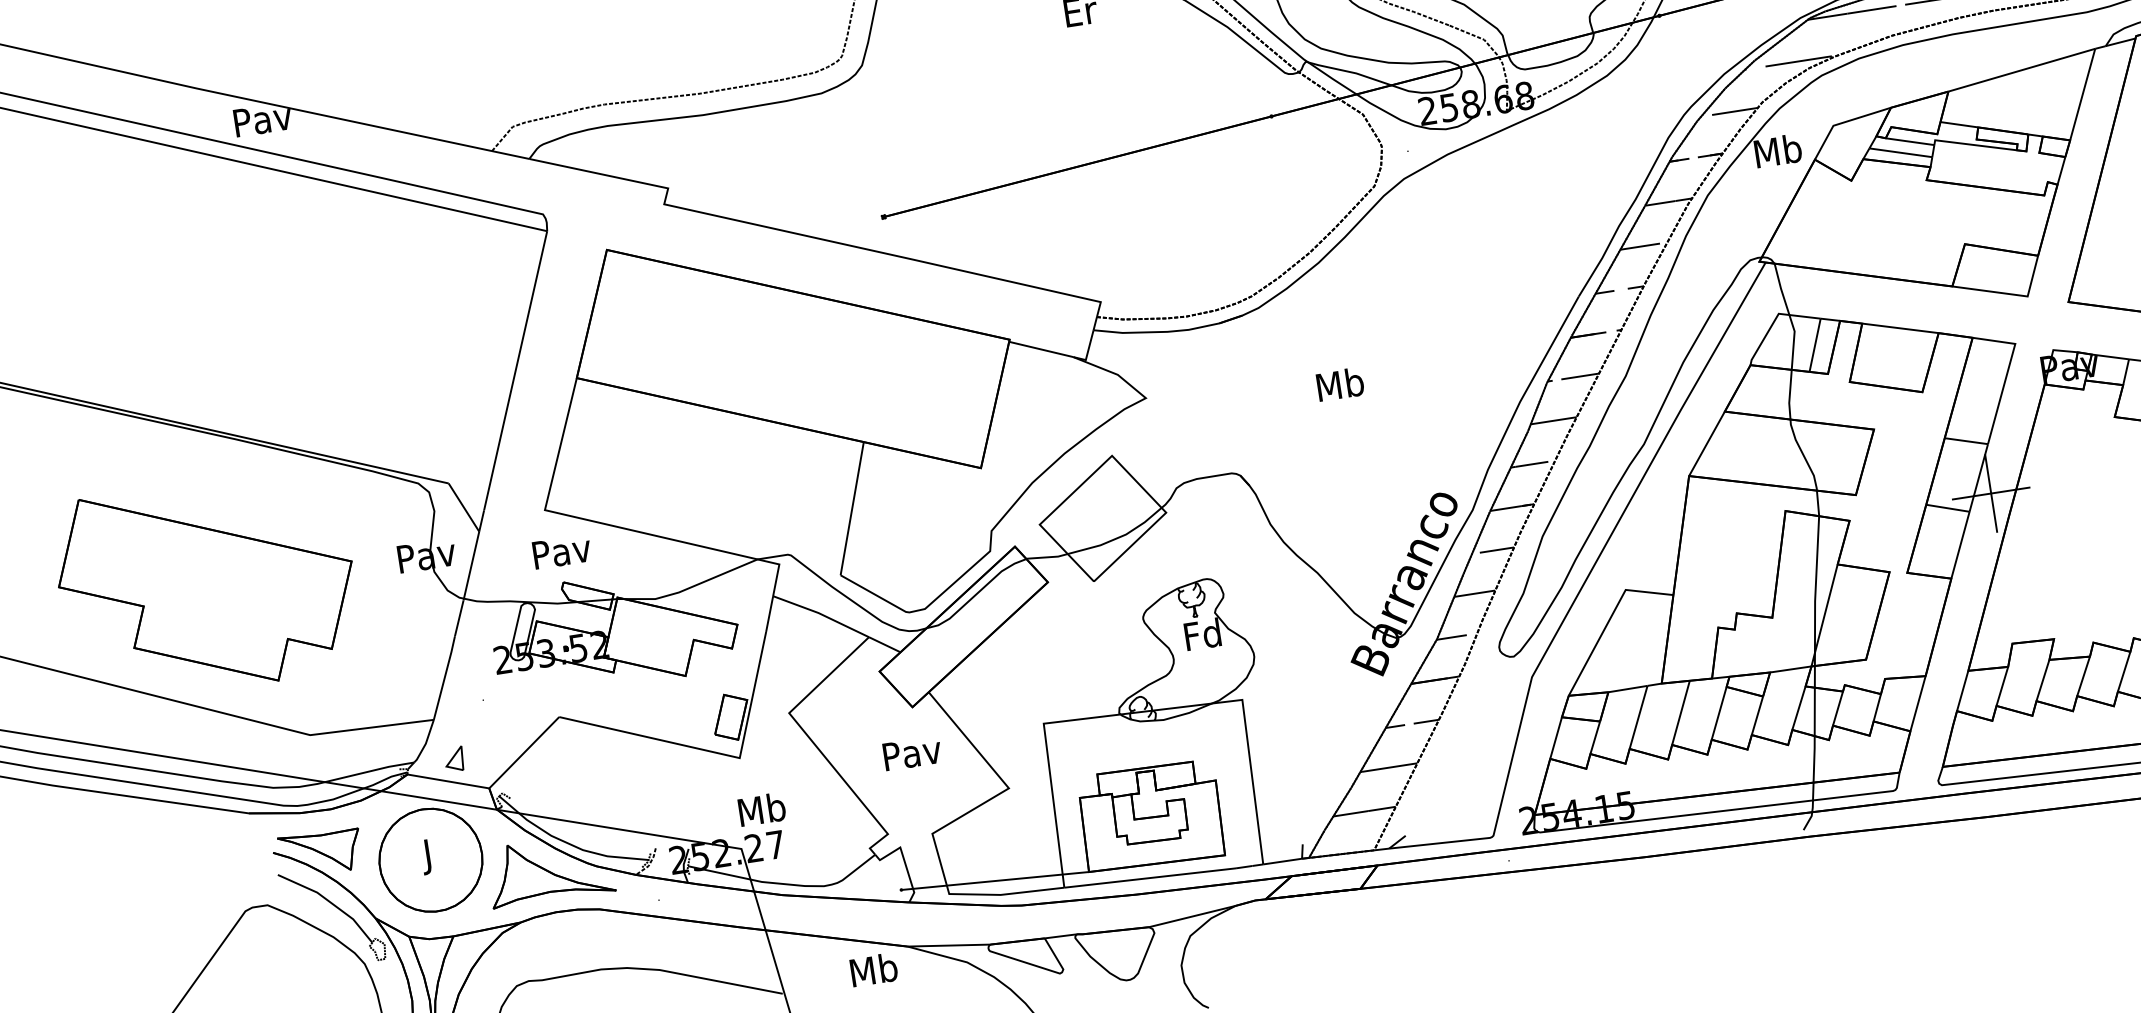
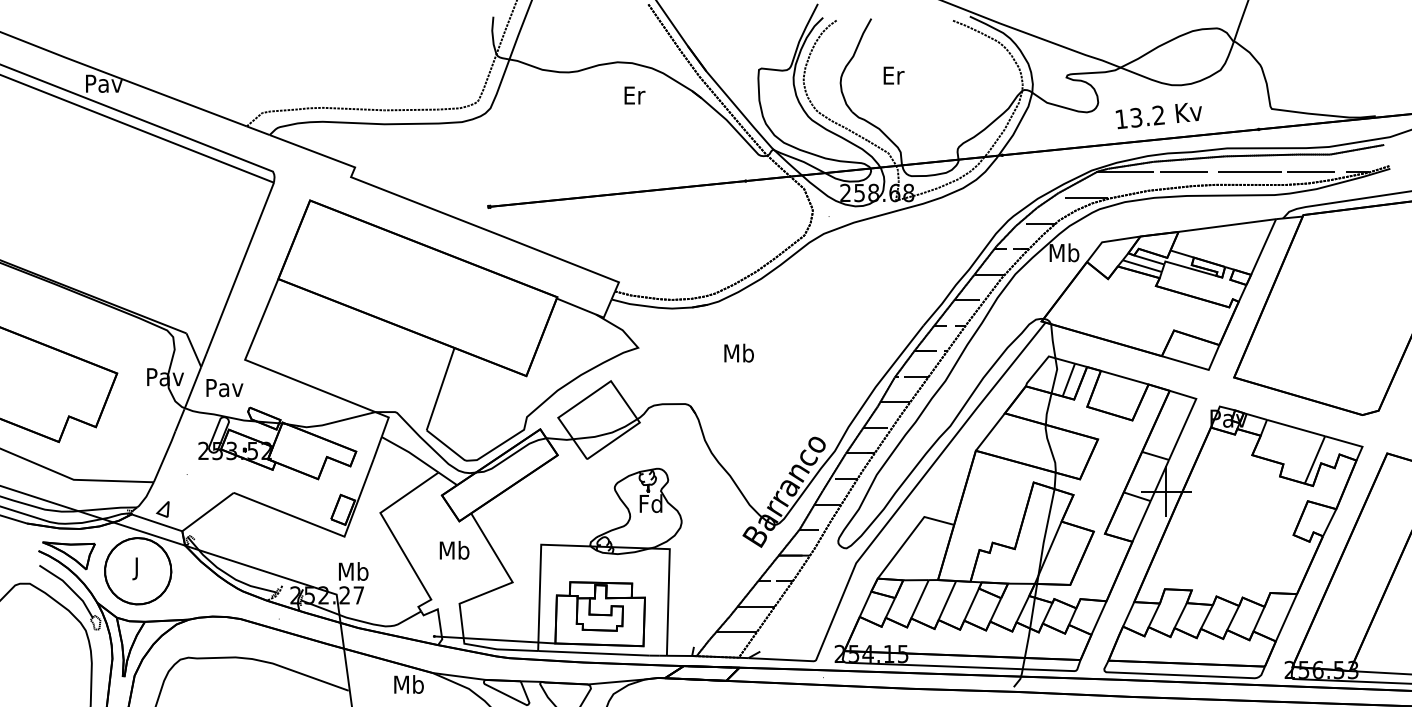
text: (1339, 383) -> (738, 352), moved
text: (561, 552) -> (224, 388), moved
text: (911, 751) -> (454, 549), Pav -> Mb
part: (549, 869) -> (212, 588), removed

